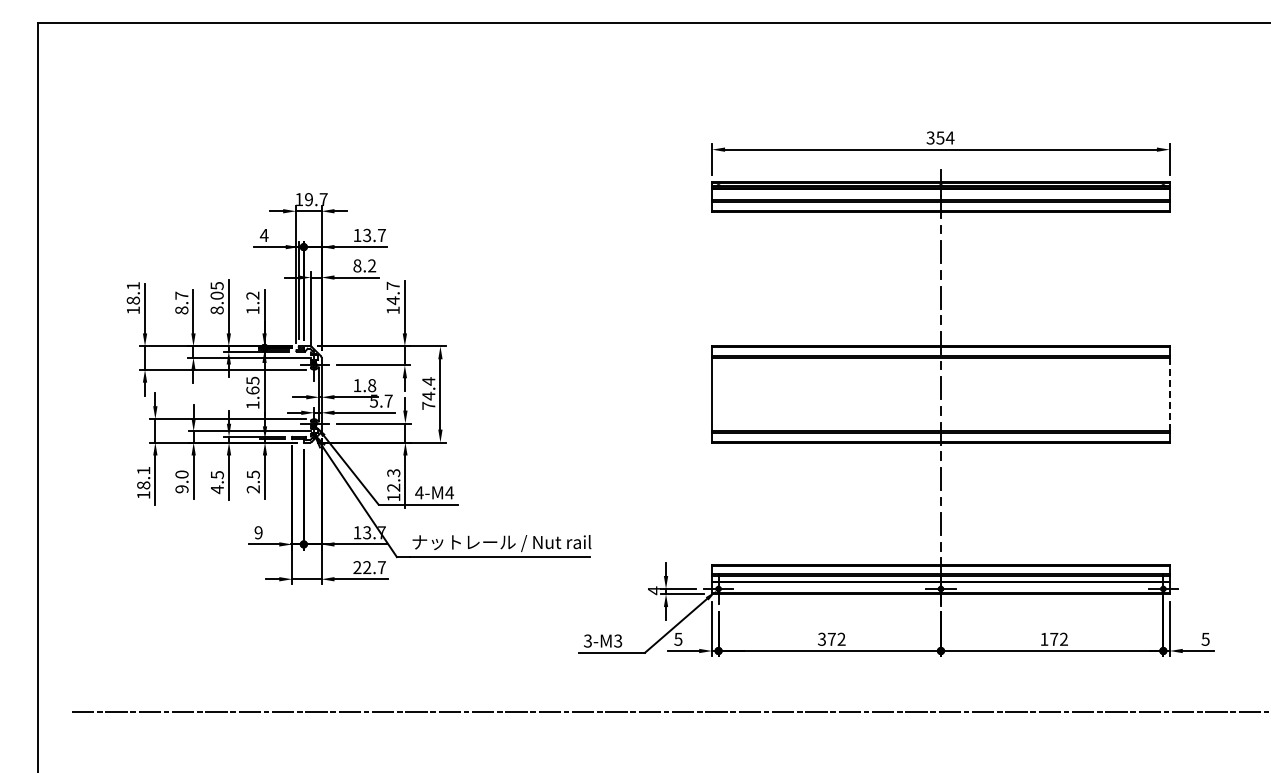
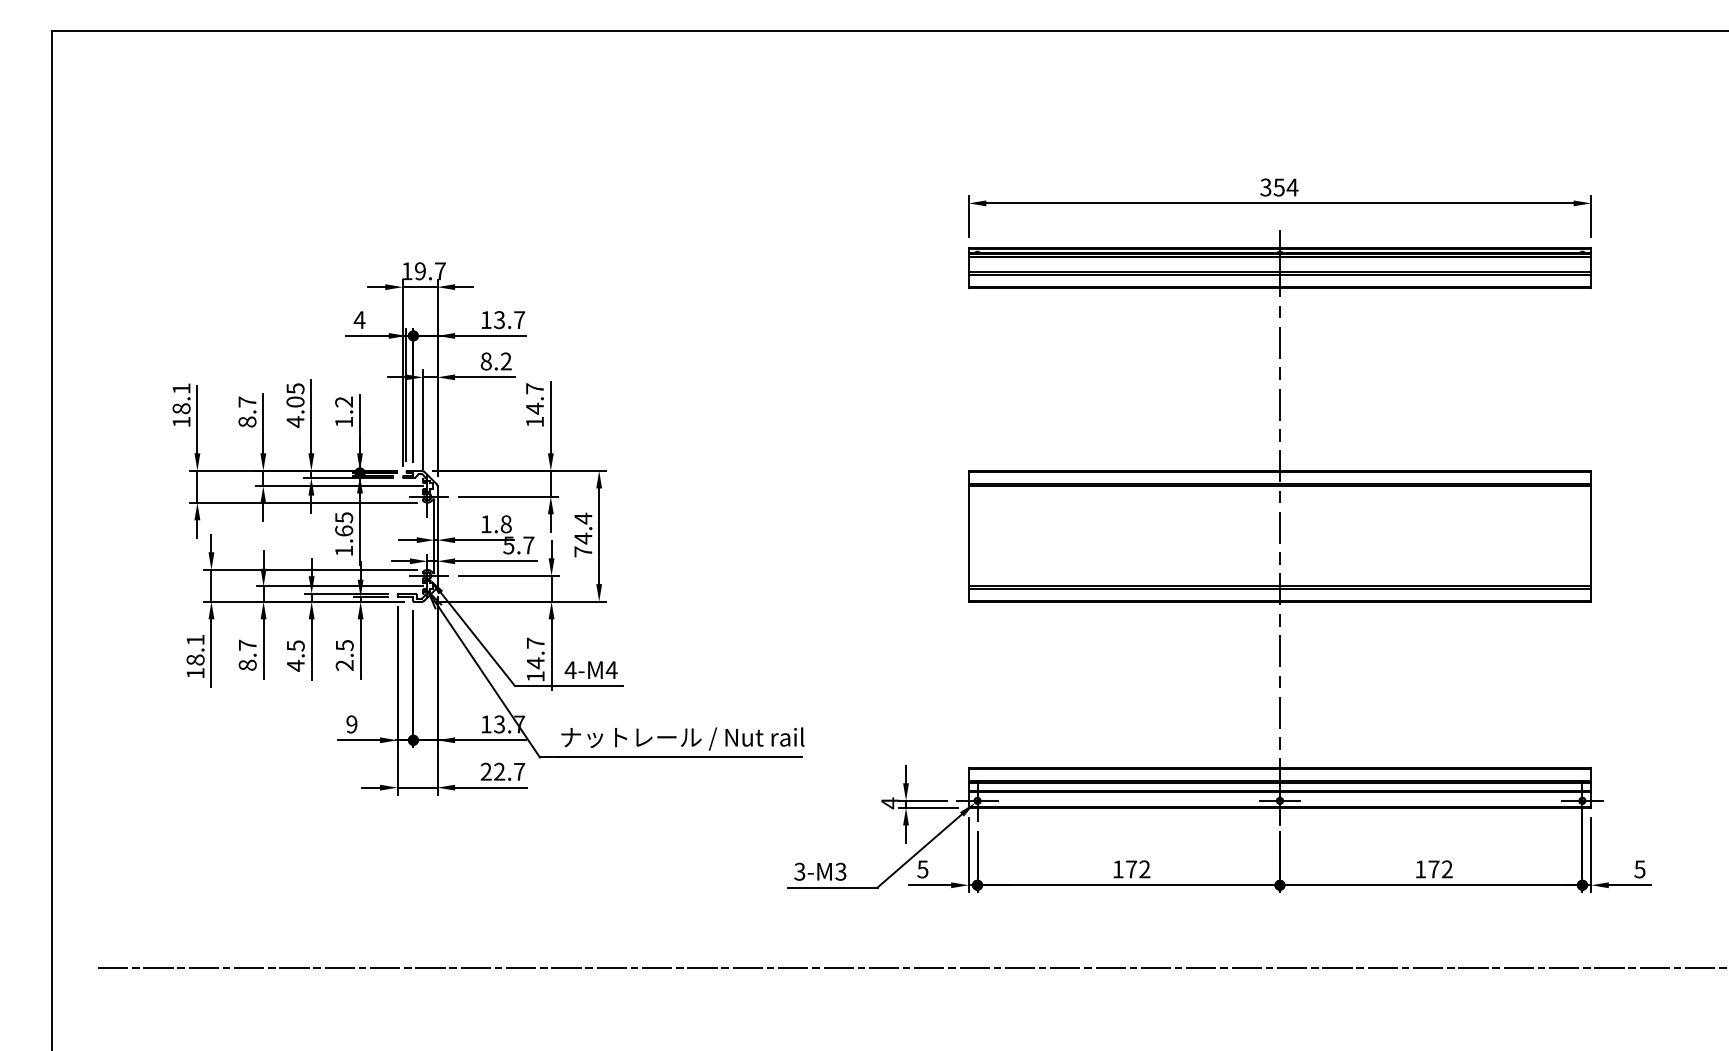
text: (216, 310) -> (294, 422), 8.05 -> 4.05
line: (1169, 394) -> (1590, 536), dashed -> solid
text: (393, 480) -> (535, 653), 12.3 -> 14.7
text: (181, 481) -> (247, 654), 9.0 -> 8.7
text: (821, 638) -> (1117, 868), 372 -> 172

